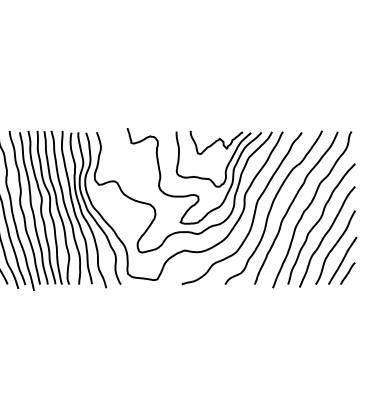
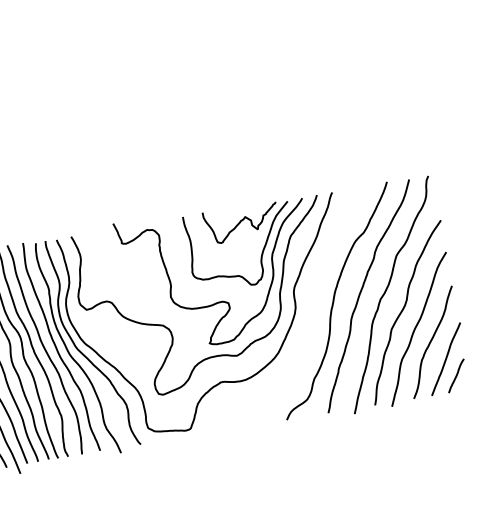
curve: (254, 208) -> (310, 306), removed

